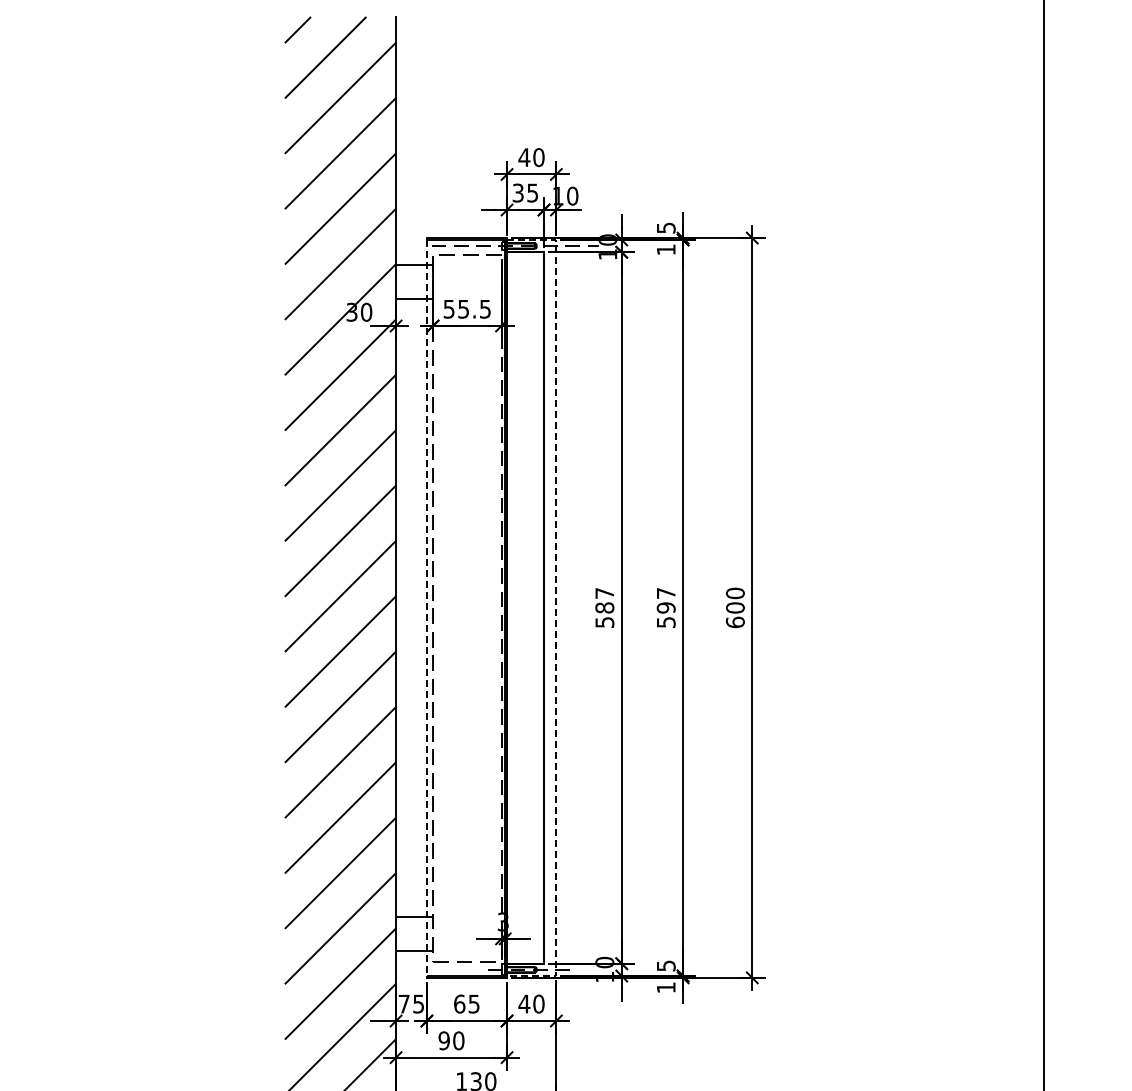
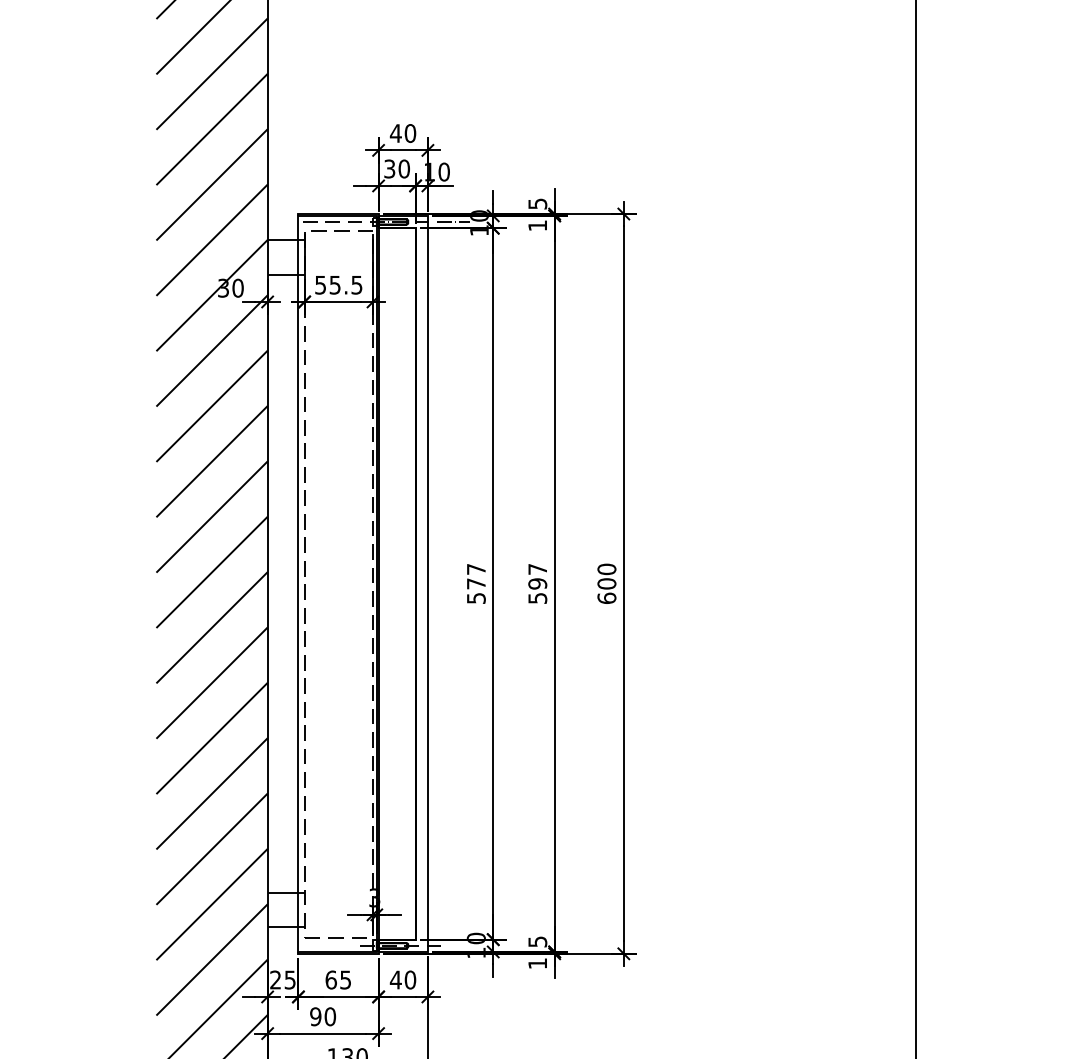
text: (532, 192) -> (404, 168), 35 -> 30
text: (604, 607) -> (476, 583), 587 -> 577
line: (426, 608) -> (298, 584), dashed -> solid
line: (556, 608) -> (428, 584), dashed -> solid
text: (403, 1003) -> (275, 979), 75 -> 25

